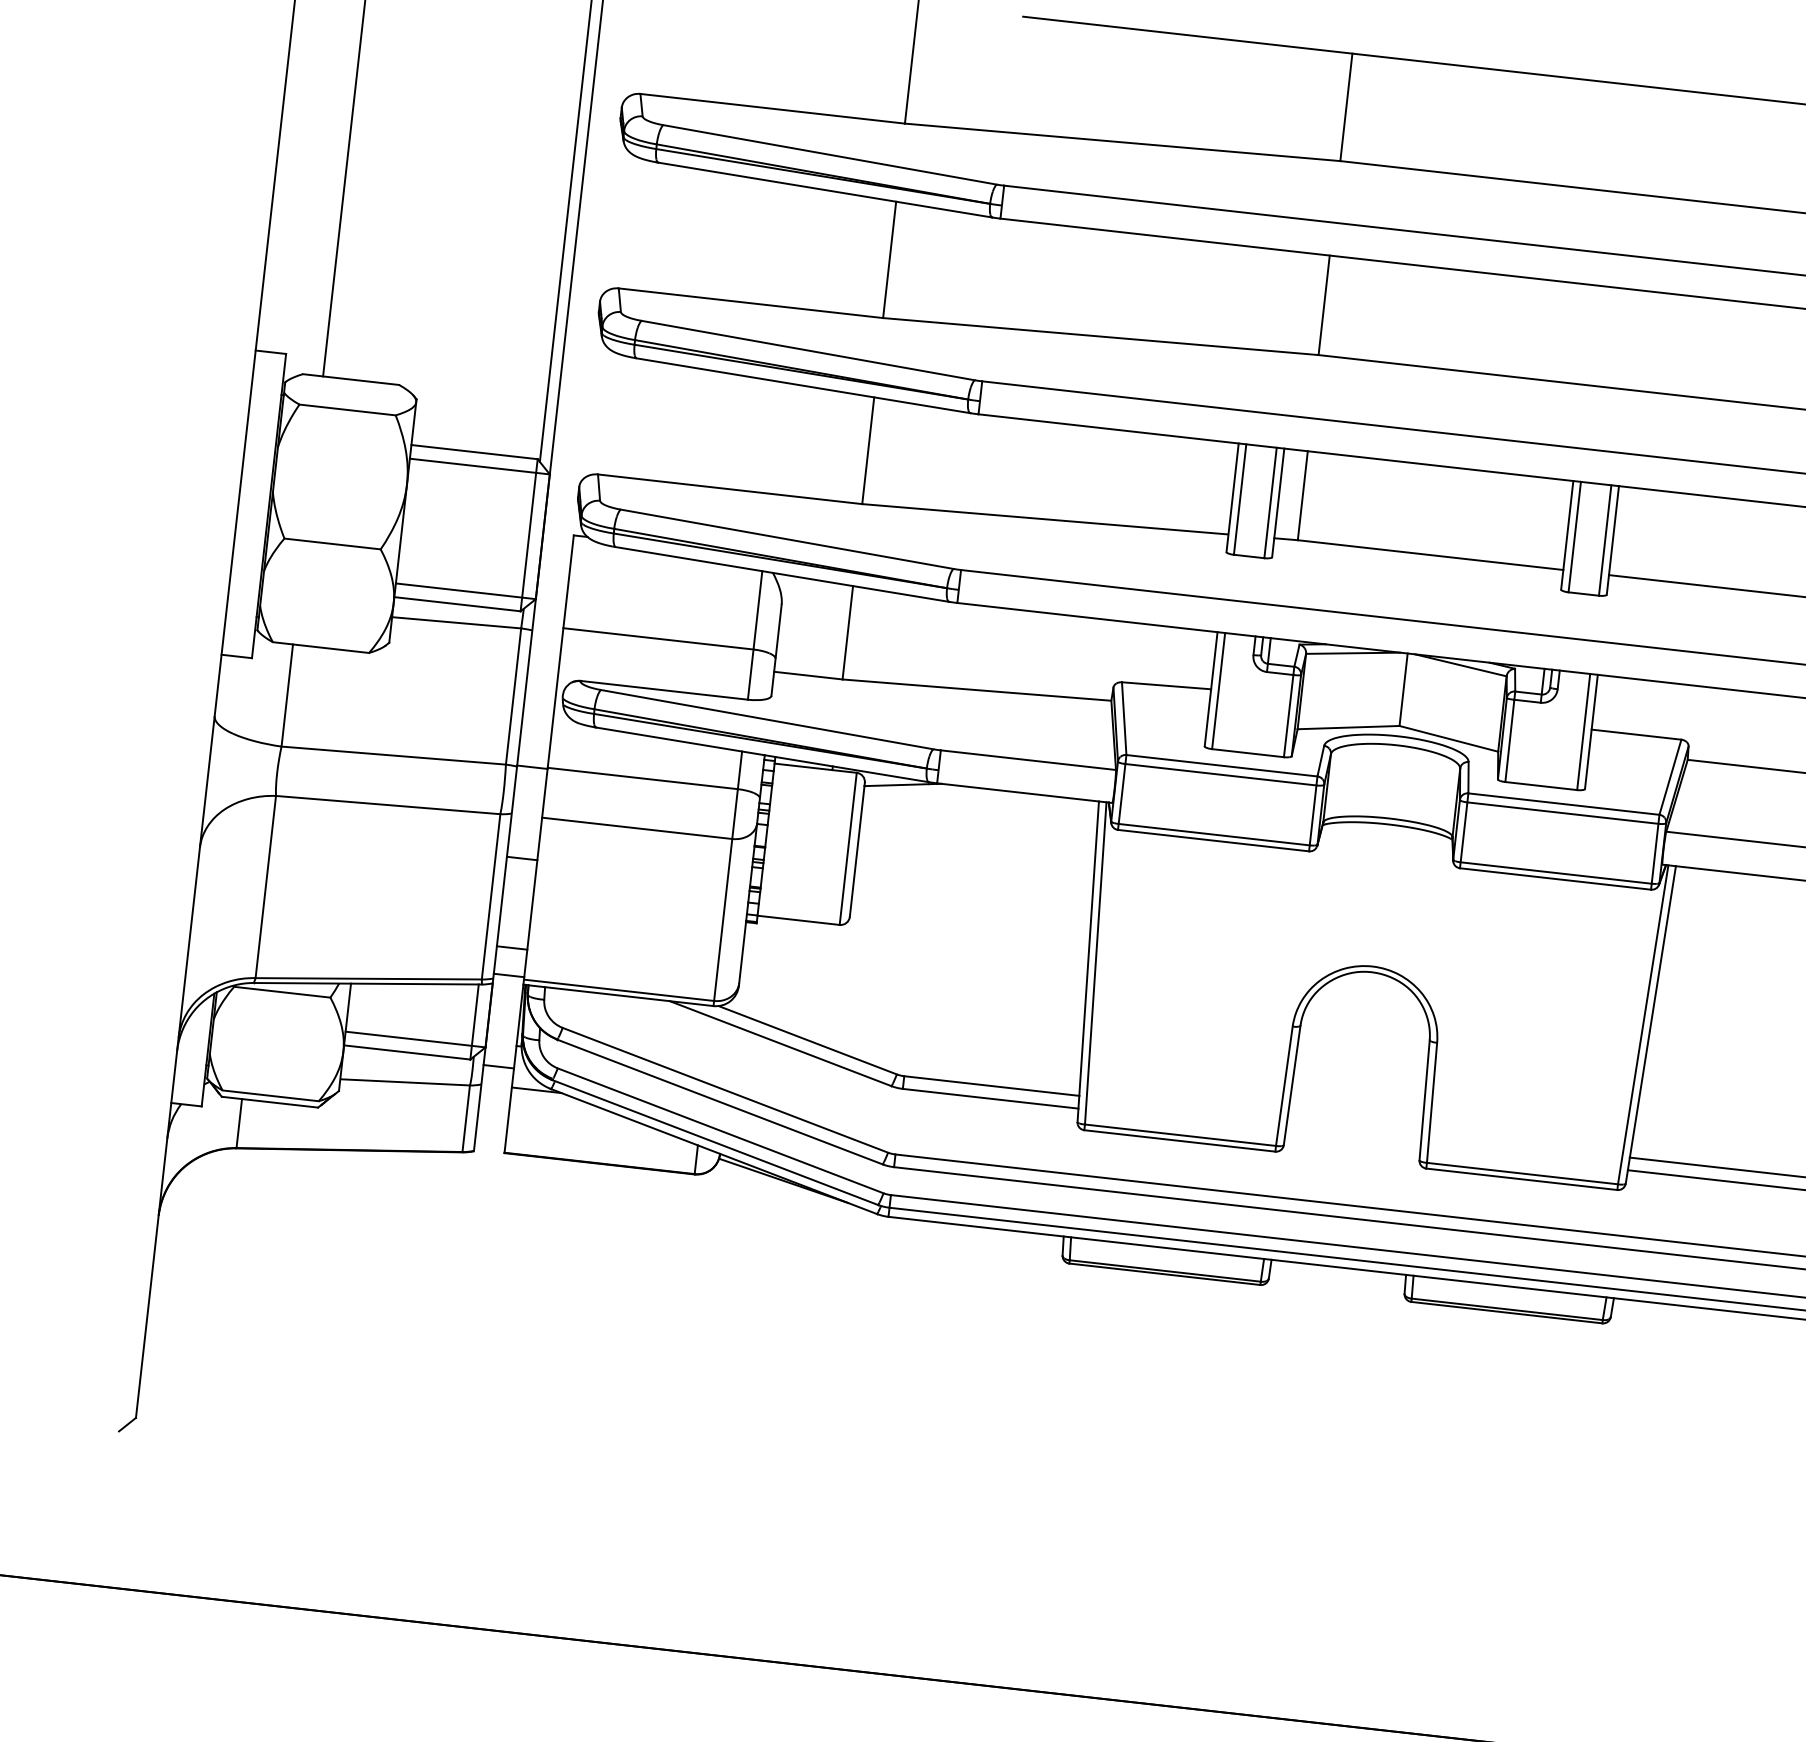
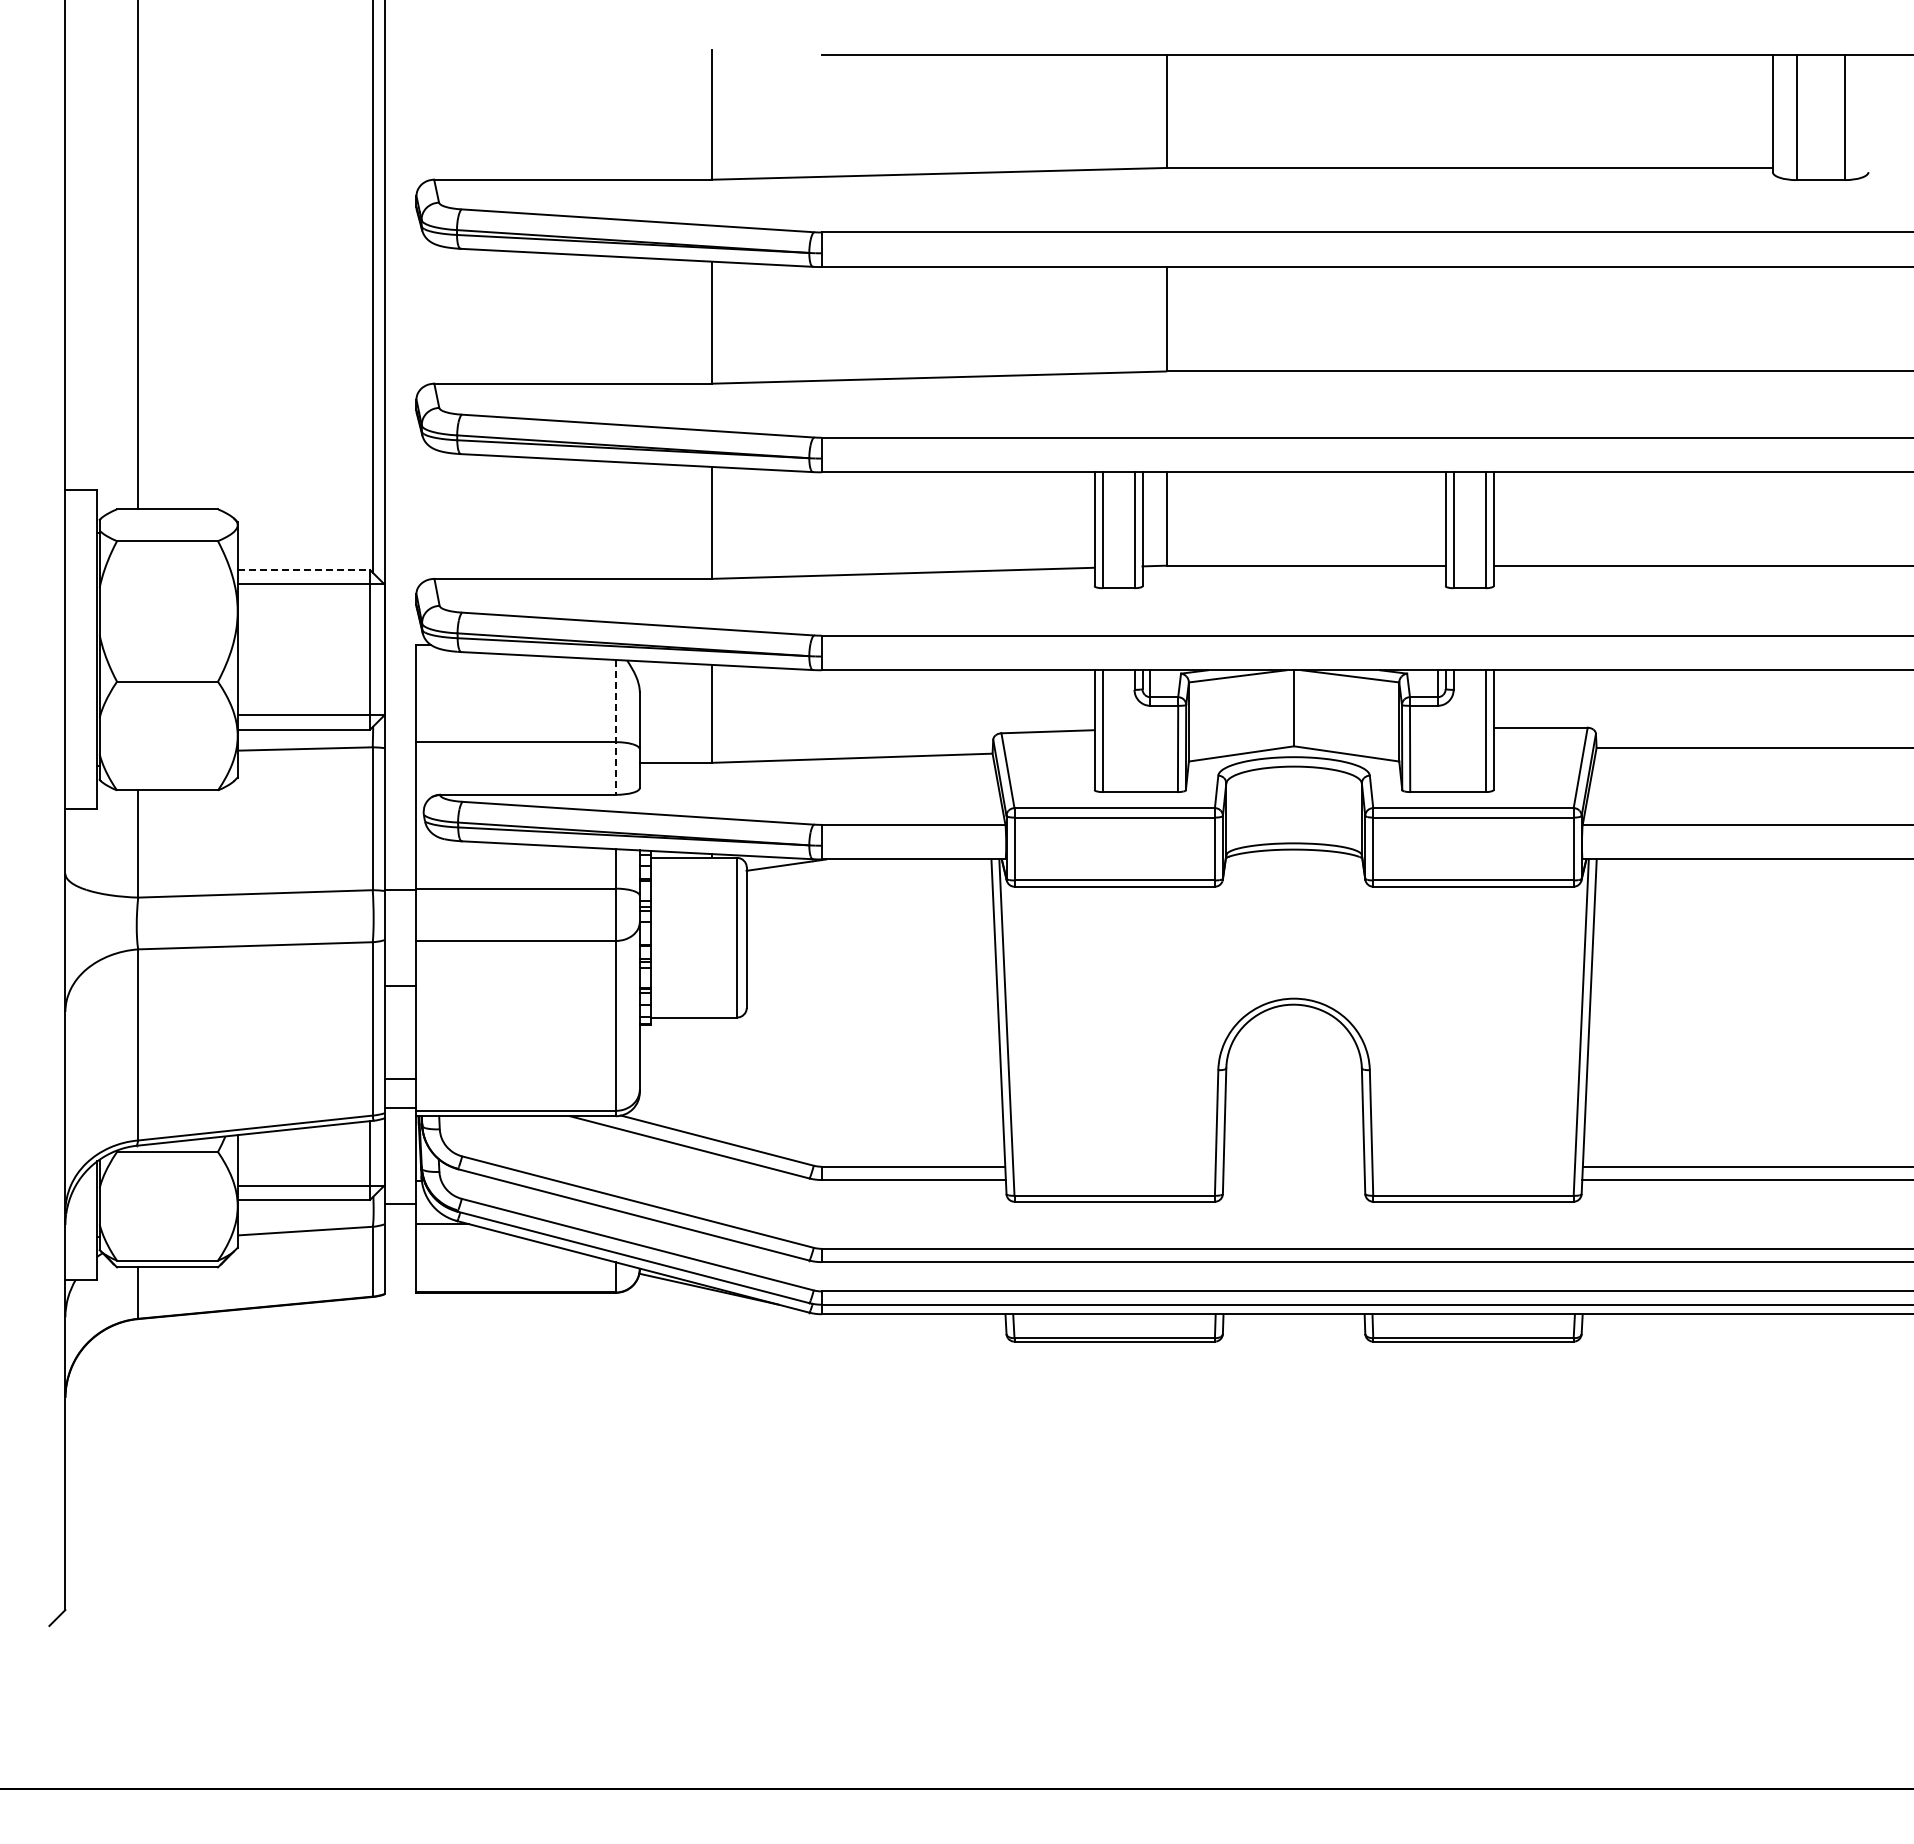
line: (475, 452) -> (304, 570), solid -> dashed
line: (754, 635) -> (615, 727), solid -> dashed

